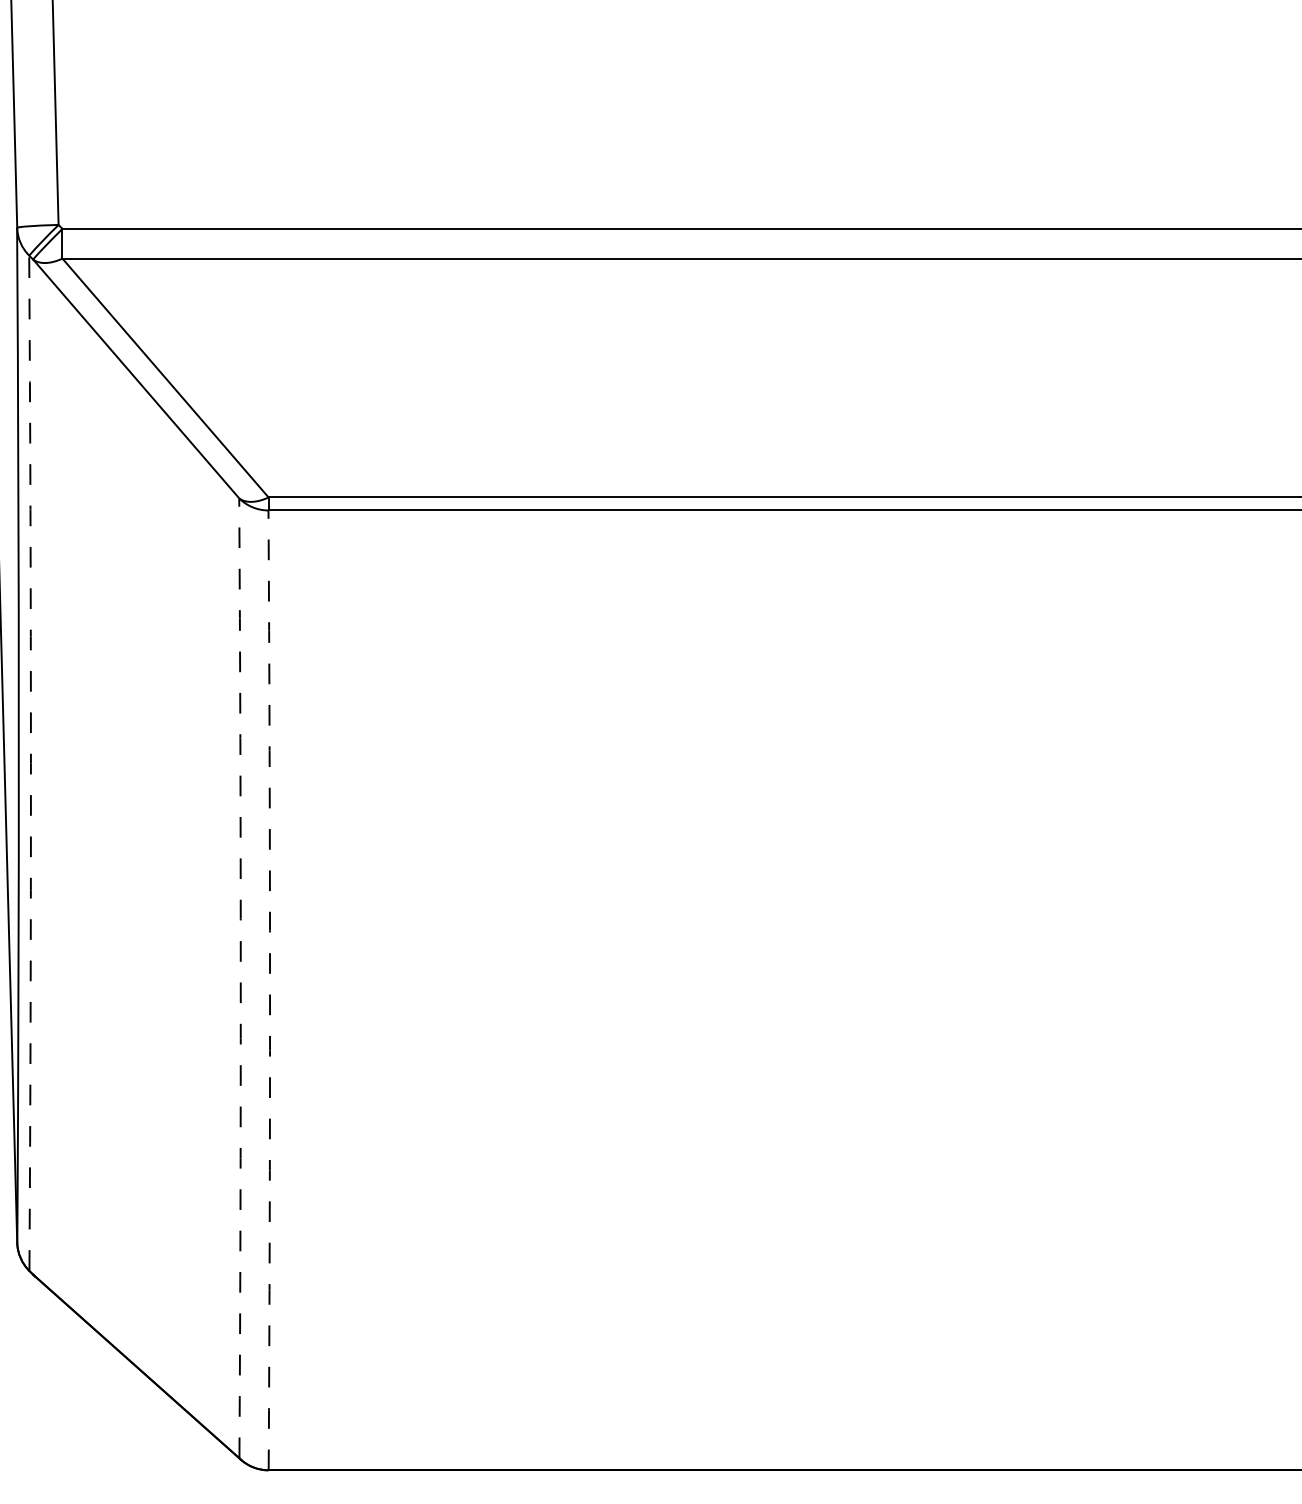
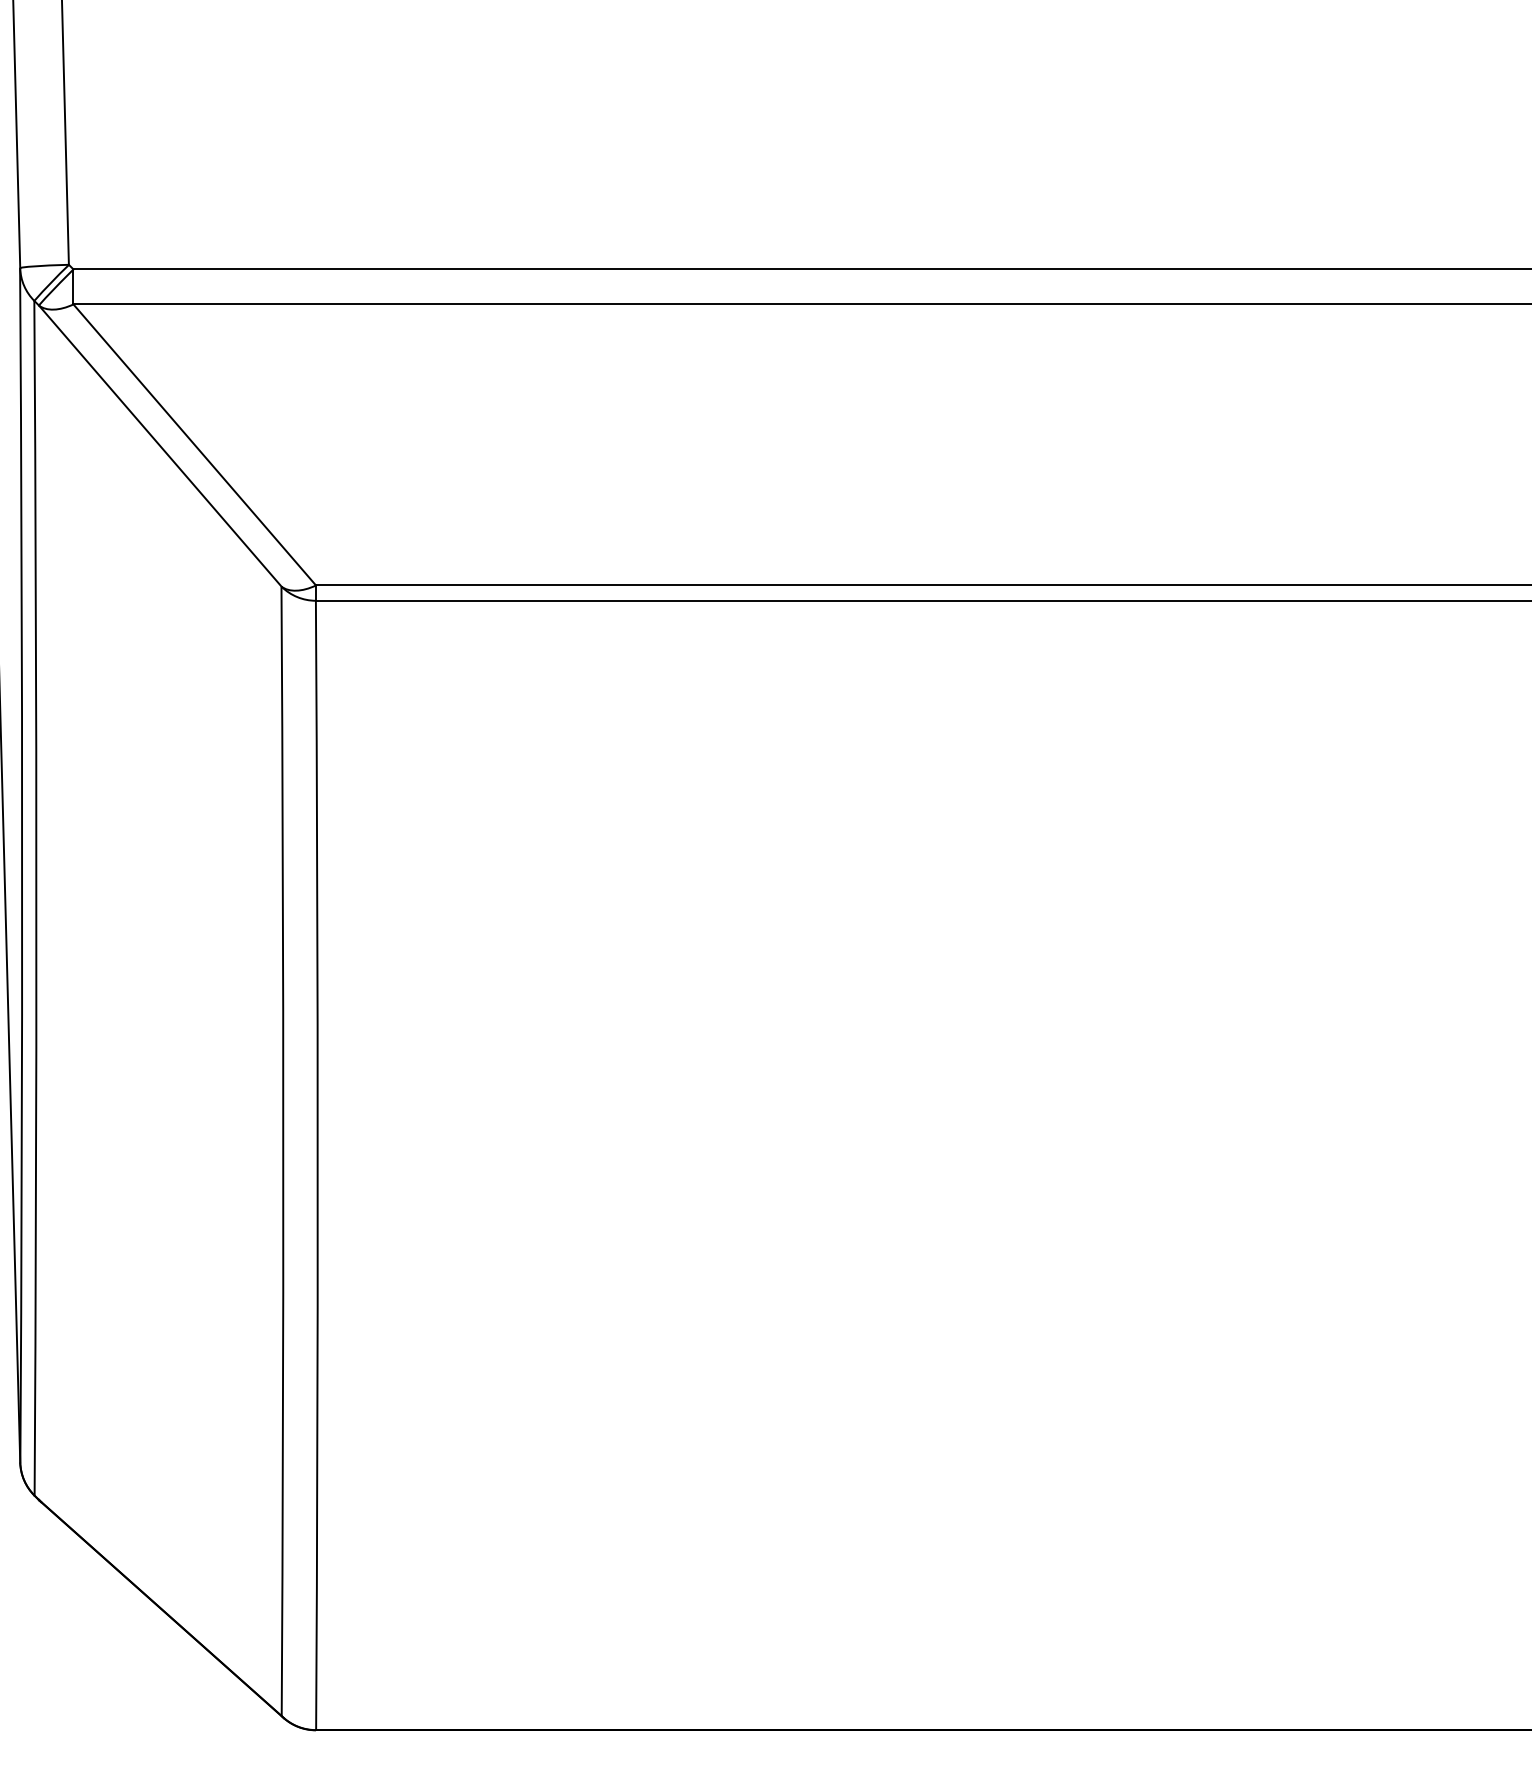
arc: (30, 763) -> (35, 898), dashed -> solid
arc: (240, 978) -> (282, 1151), dashed -> solid
arc: (270, 990) -> (318, 1165), dashed -> solid

